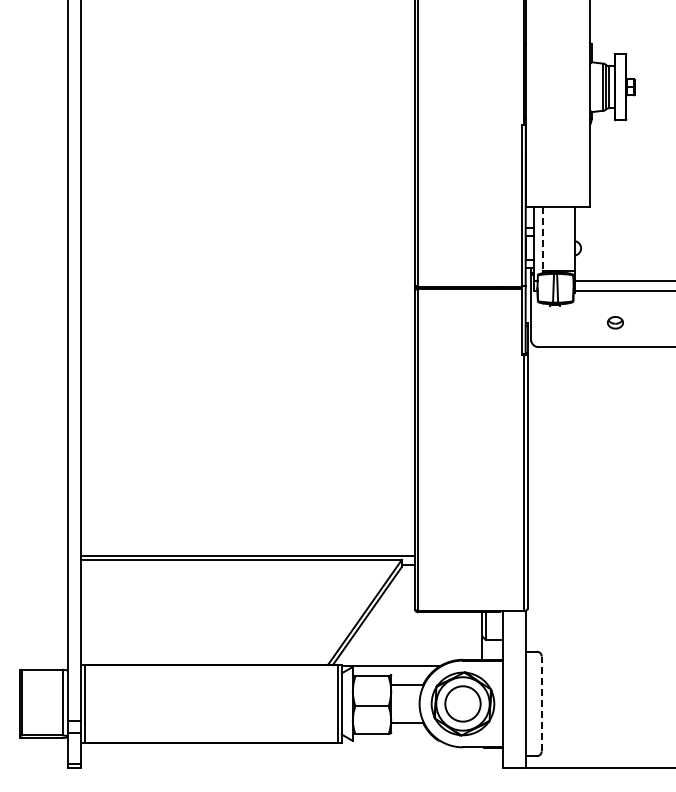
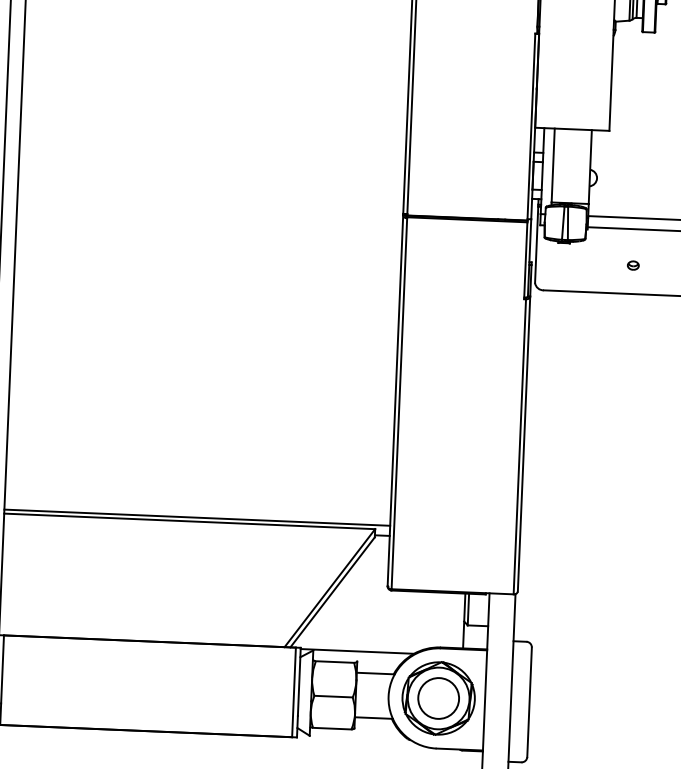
line: (542, 239) -> (552, 166), dashed -> solid
part: (615, 321) -> (633, 264), size x0.62
line: (541, 703) -> (529, 701), dashed -> solid

